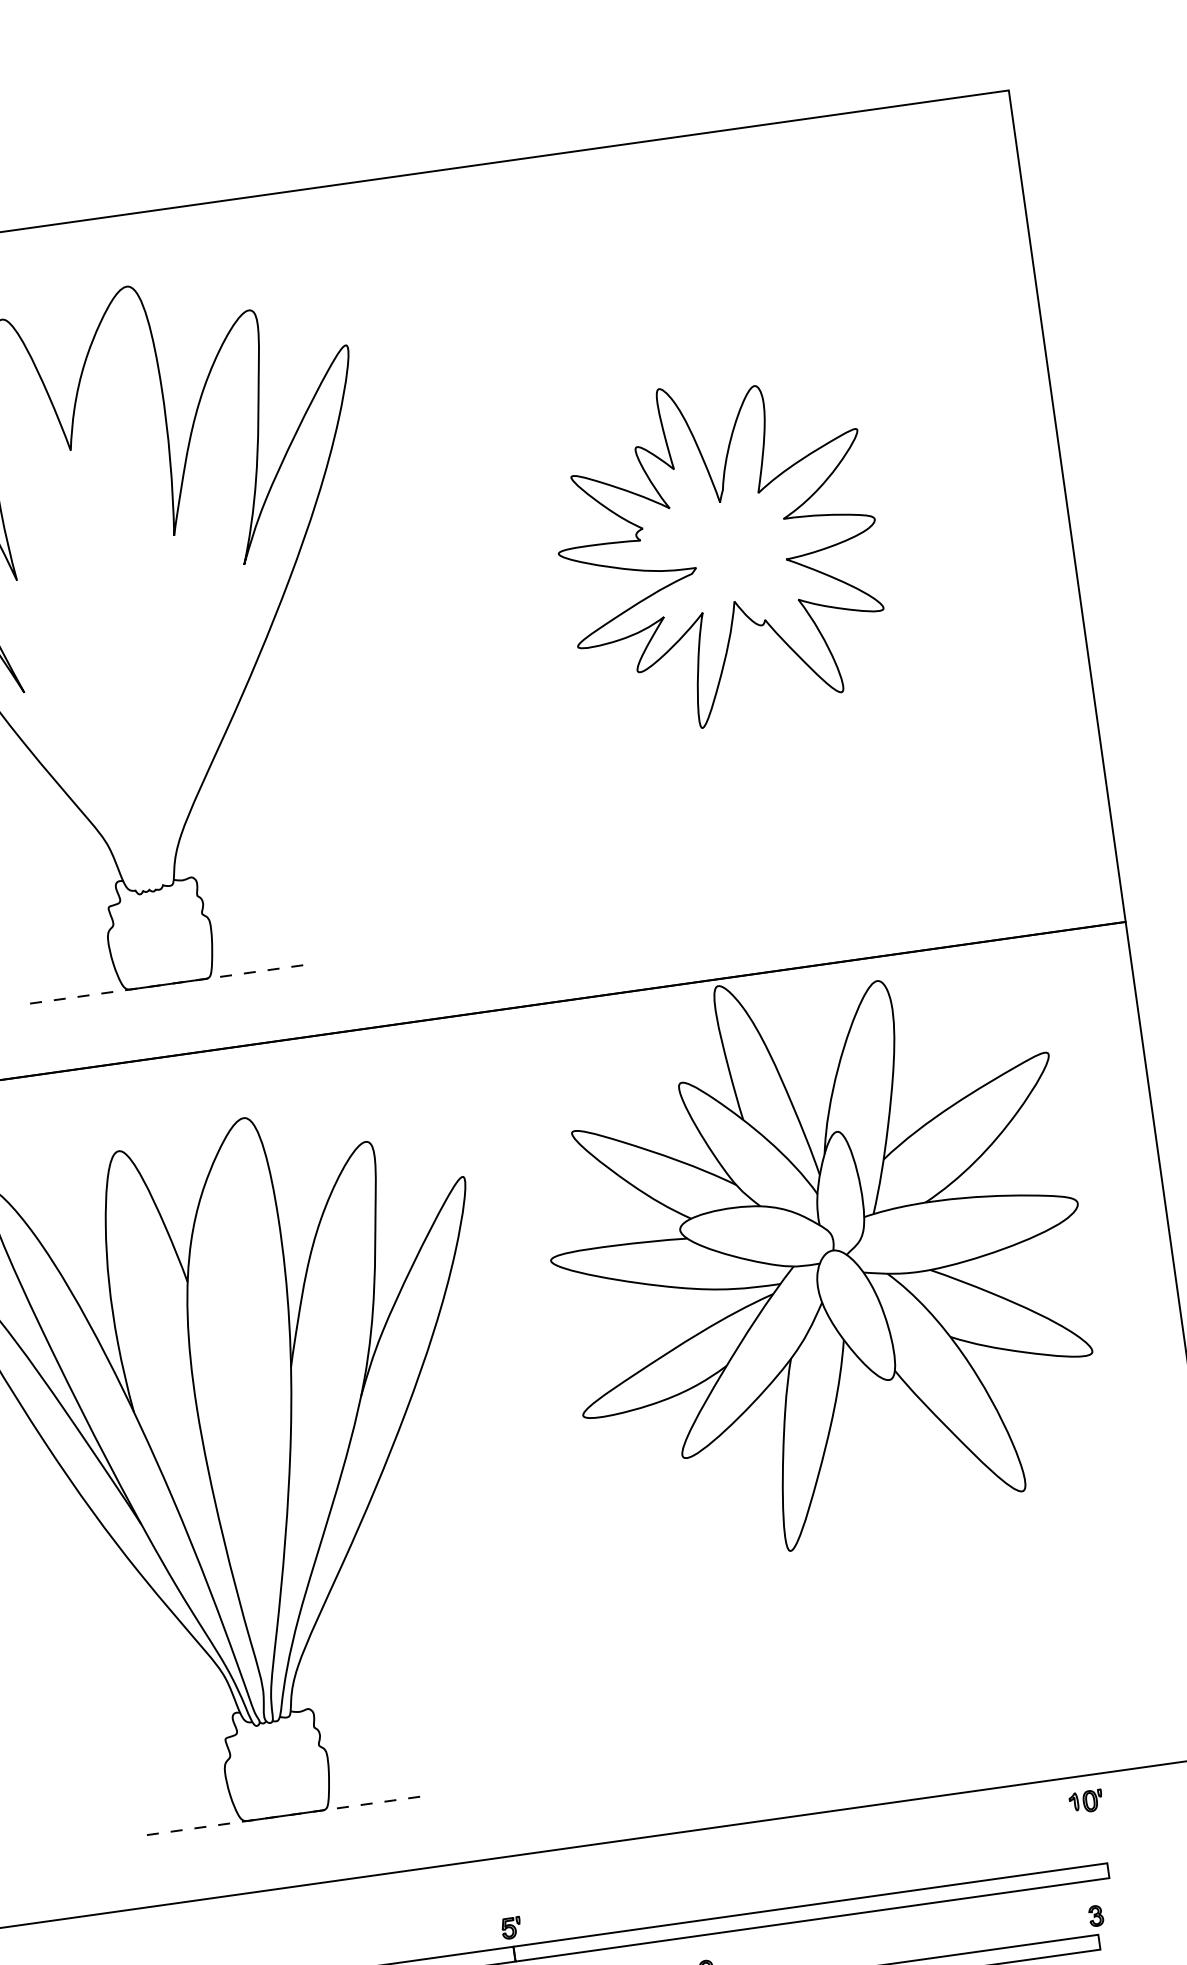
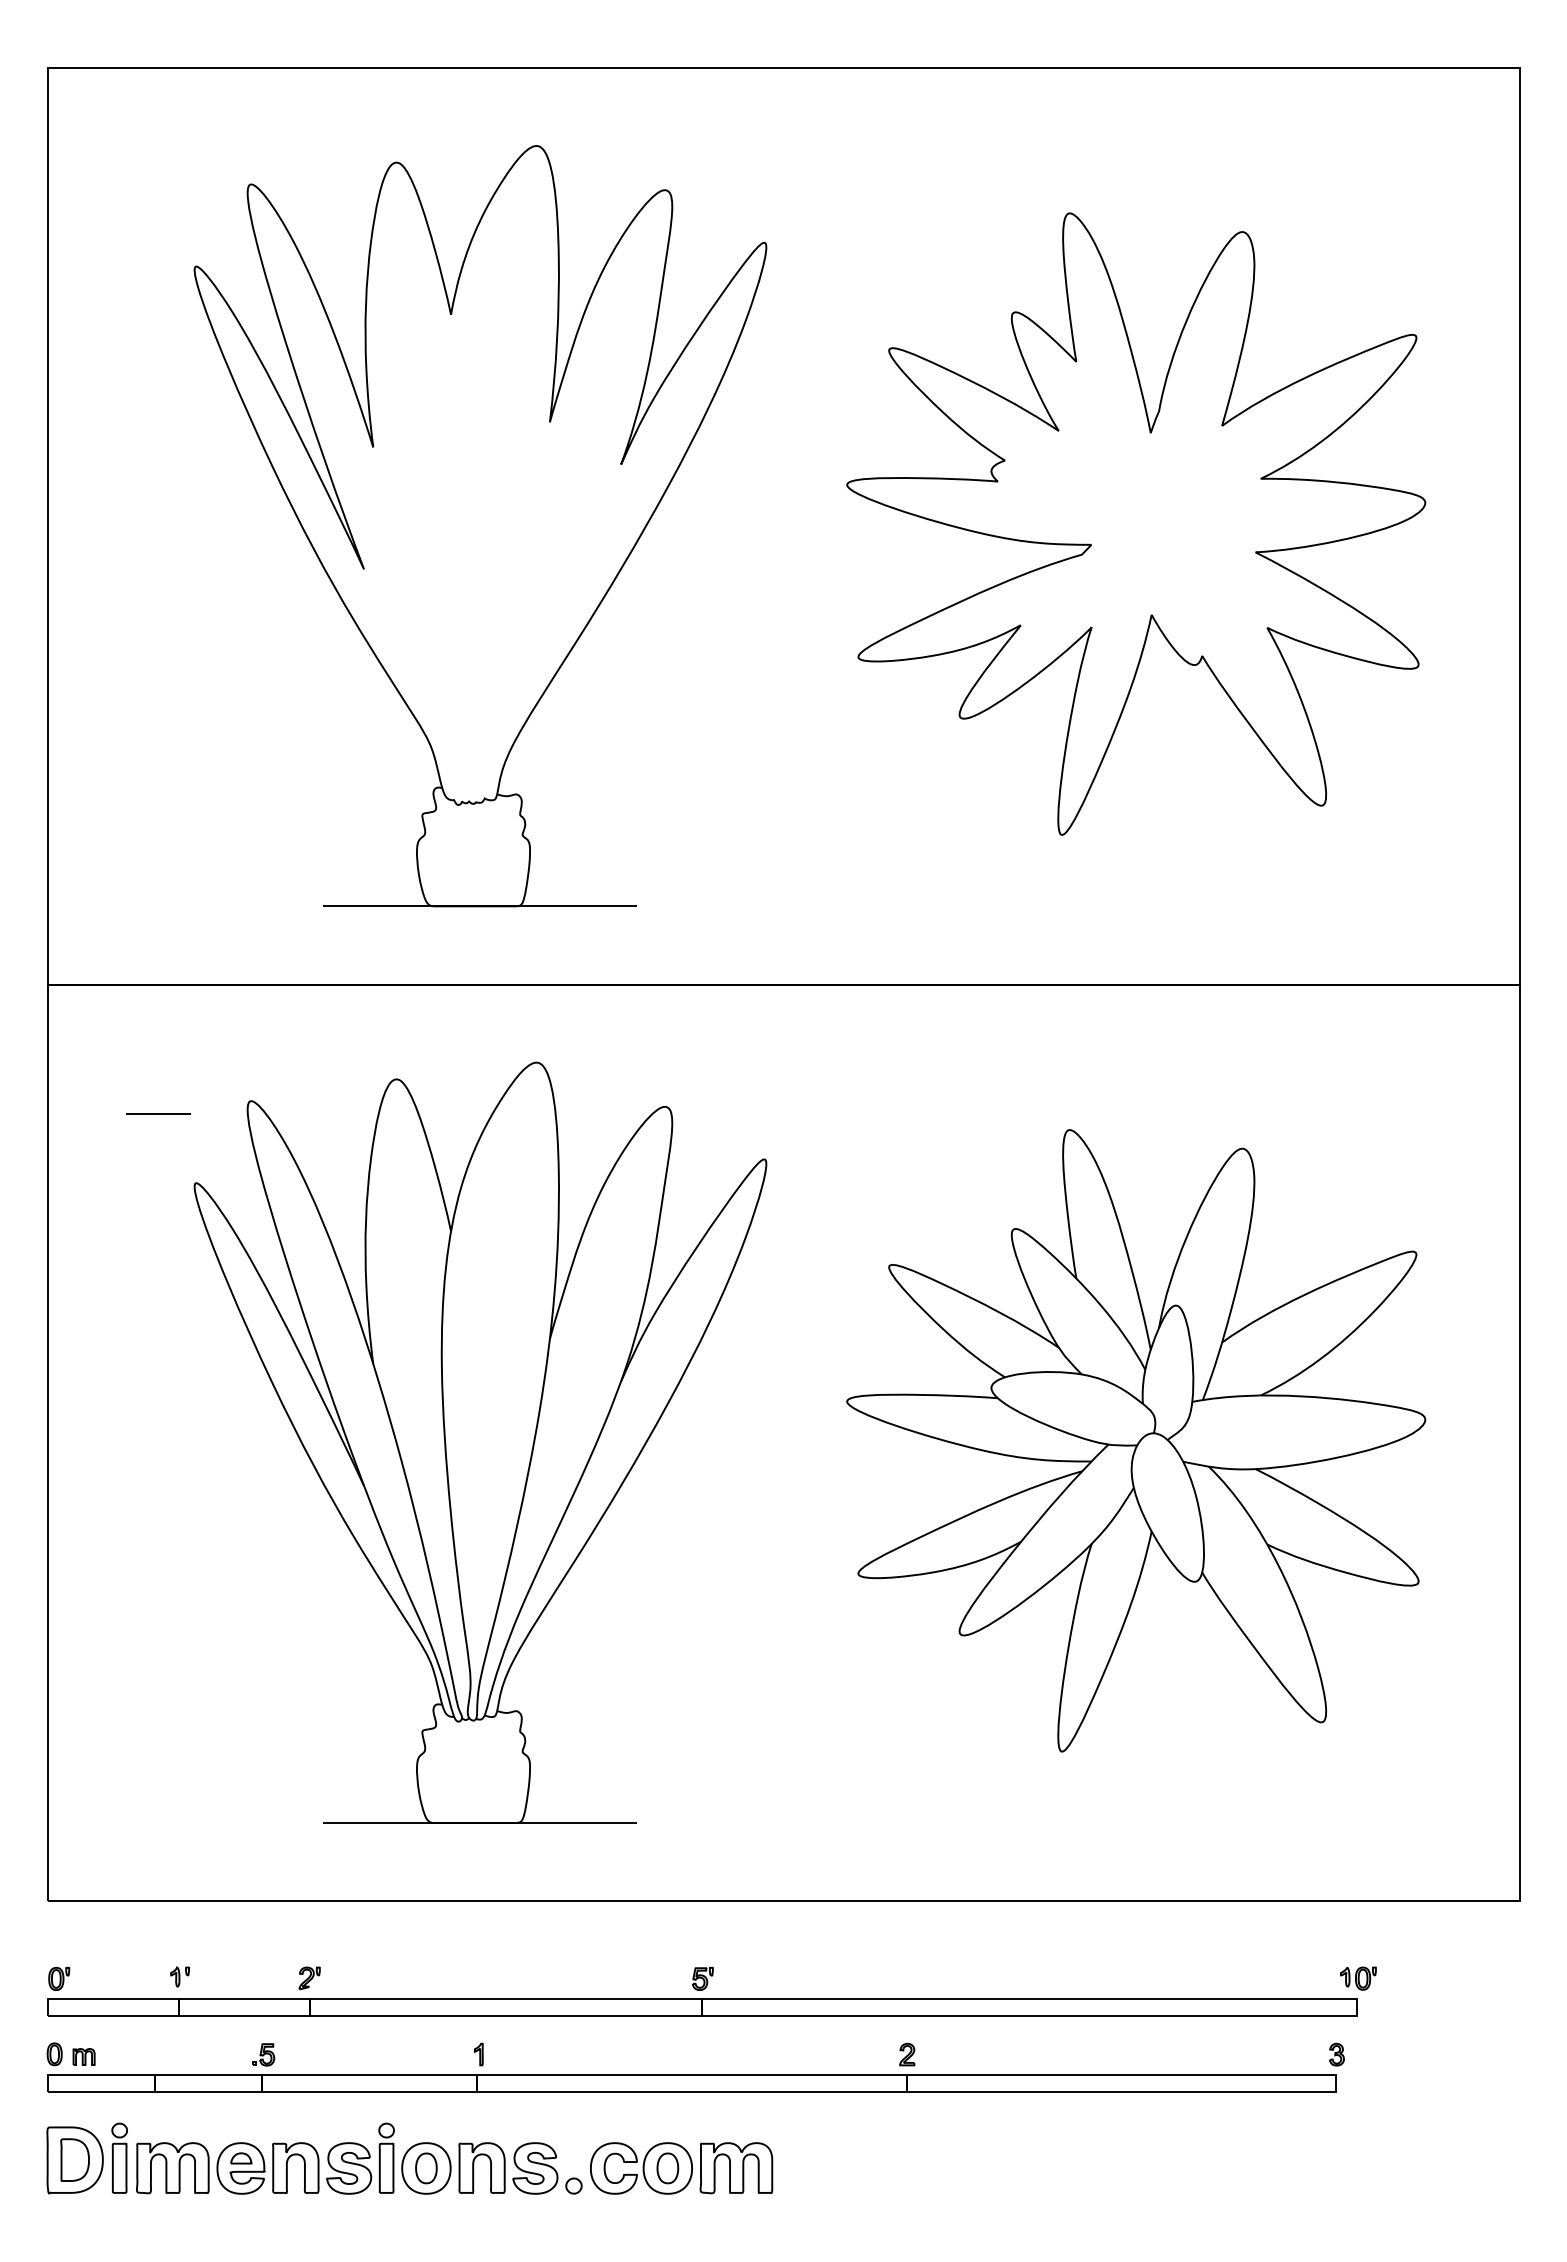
part: (719, 552) -> (1136, 523), size x1.67
line: (172, 983) -> (480, 906), dashed -> solid
part: (818, 1259) -> (1136, 1440), moved
part: (1086, 1801) -> (1358, 1978), moved
line: (289, 1815) -> (480, 1823), dashed -> solid

